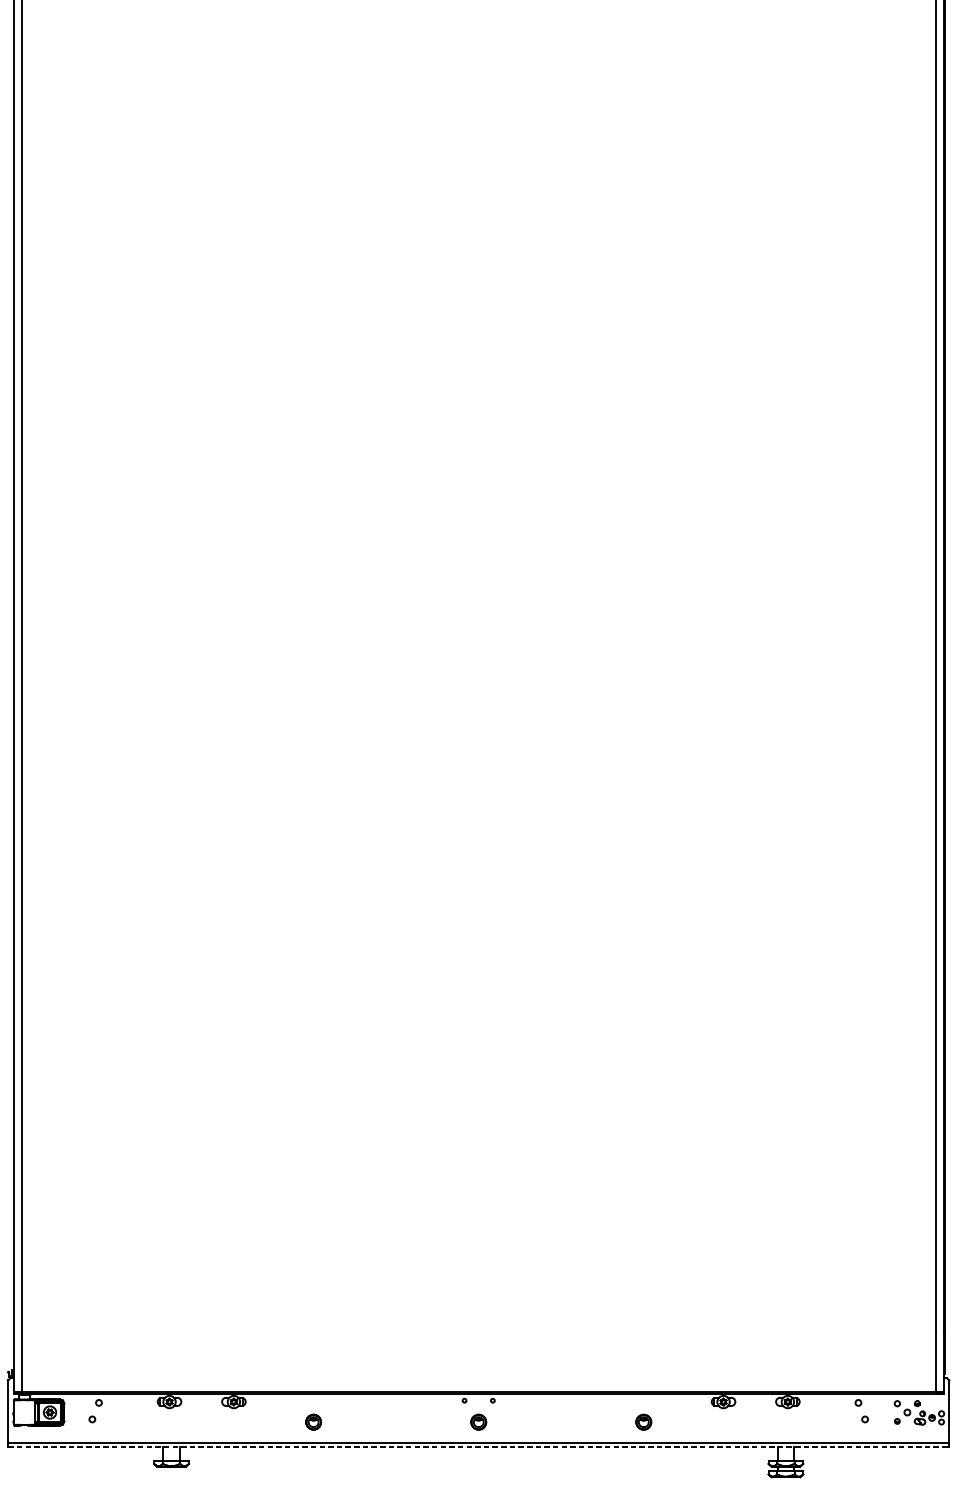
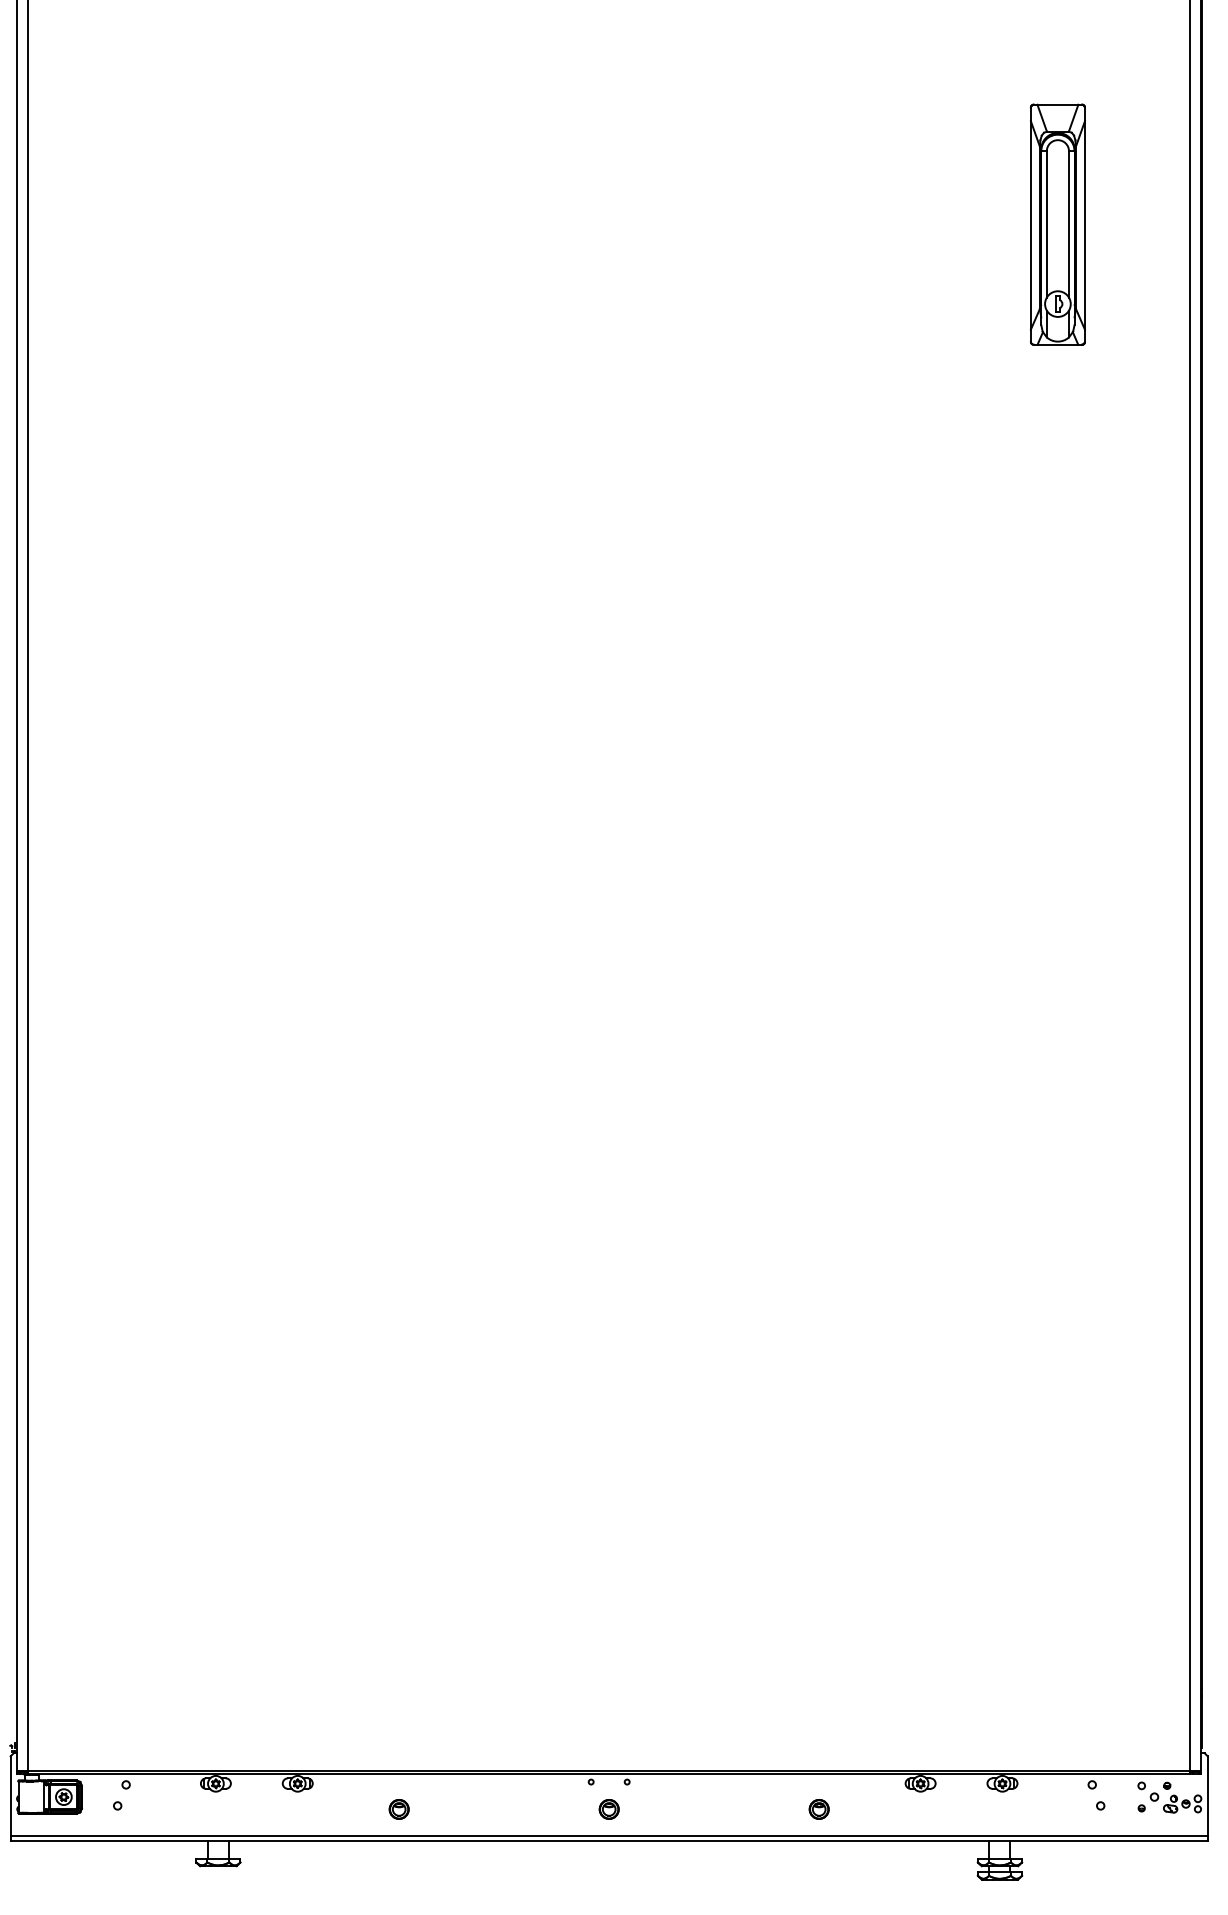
part: (831, 176) -> (1057, 224), added
line: (478, 1447) -> (609, 1841), dashed -> solid

